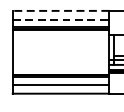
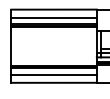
line: (61, 10) -> (54, 9), dashed -> solid
line: (61, 19) -> (54, 17), dashed -> solid

